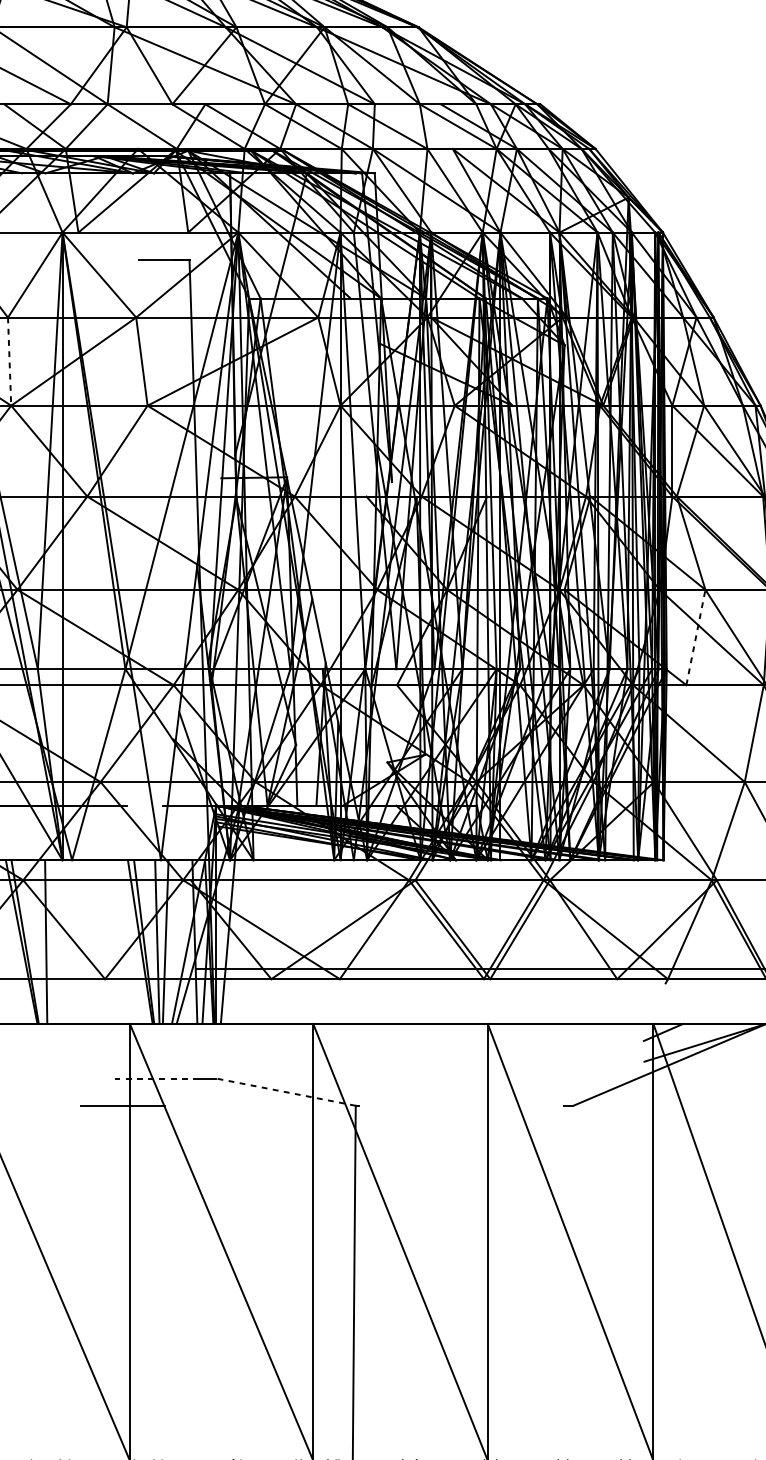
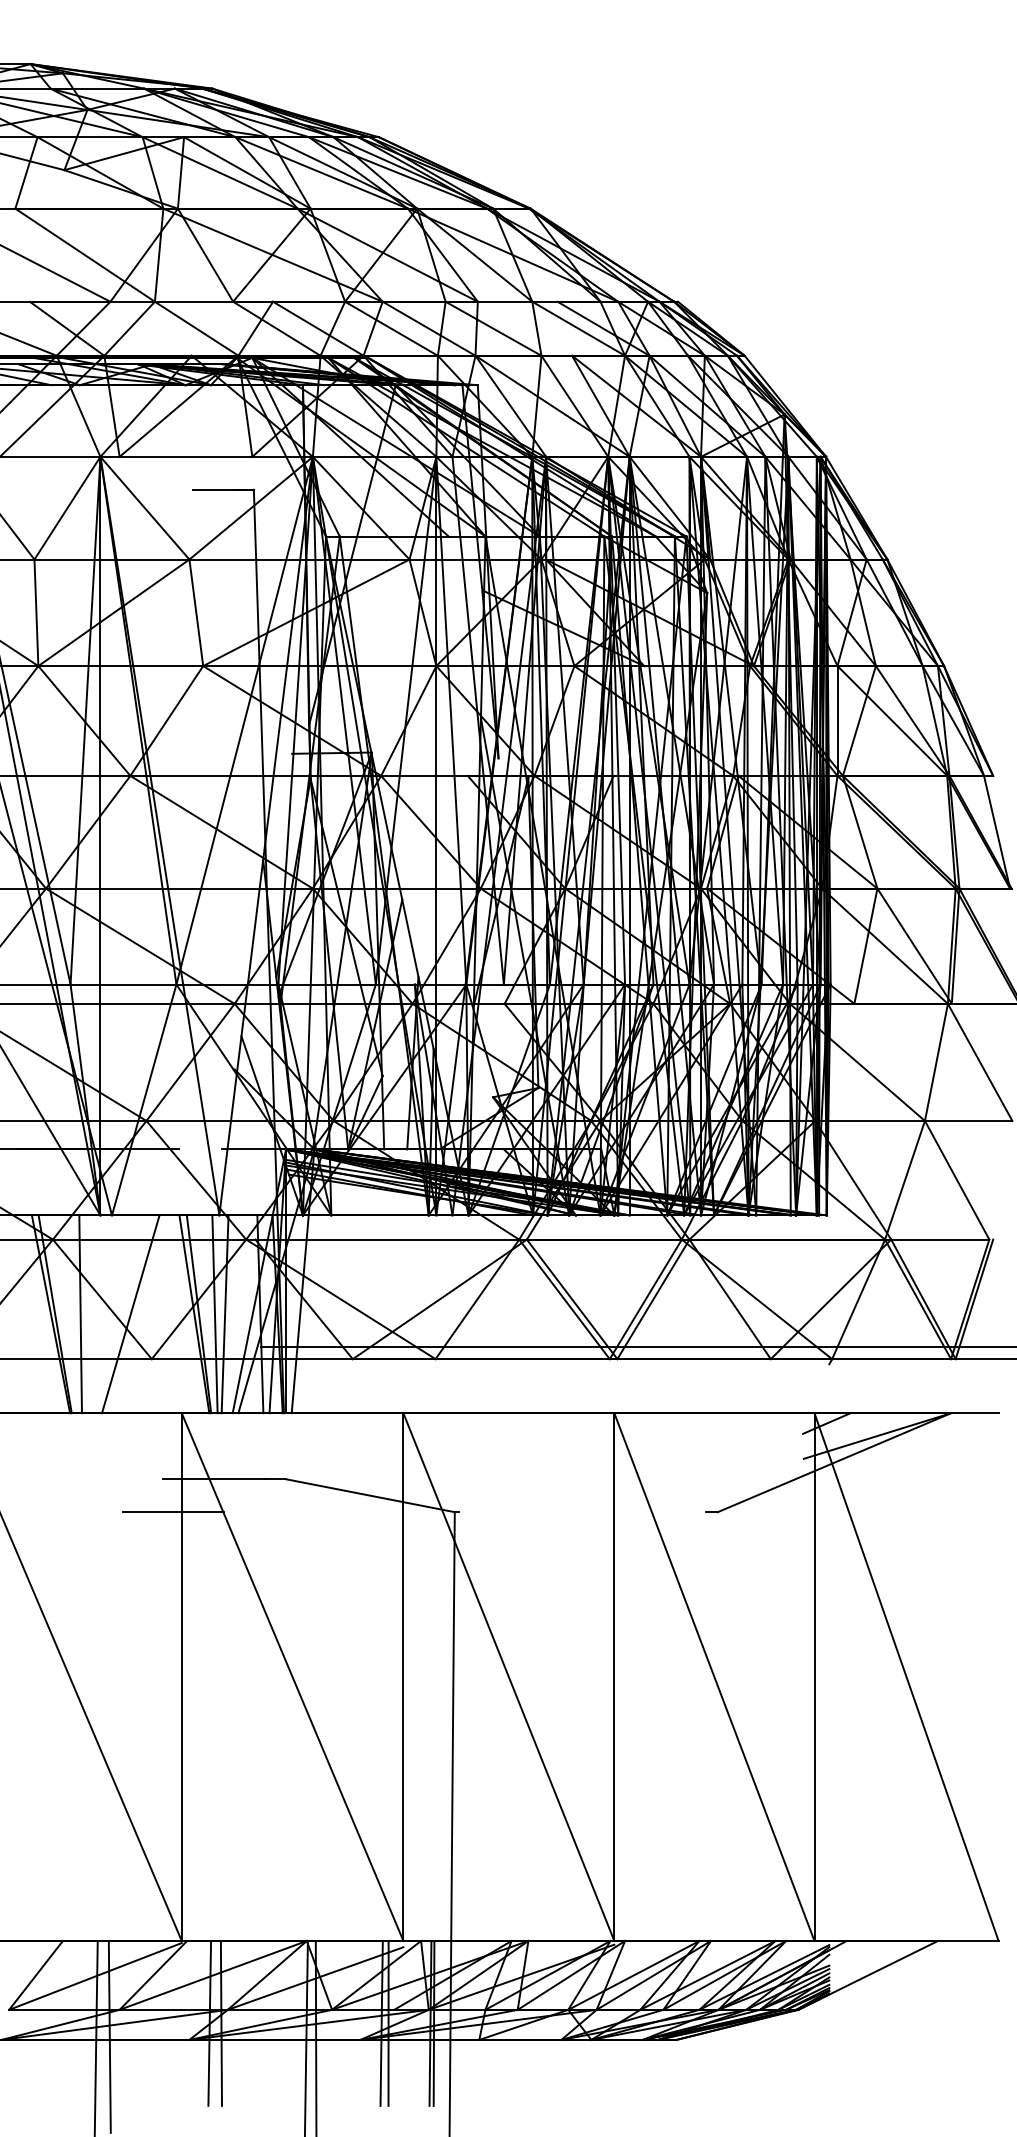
line: (9, 362) -> (36, 613), dashed -> solid
line: (695, 637) -> (865, 946), dashed -> solid
line: (87, 942) -> (130, 1314), added
line: (156, 1078) -> (214, 1479), dashed -> solid
line: (286, 1091) -> (370, 1495), dashed -> solid

